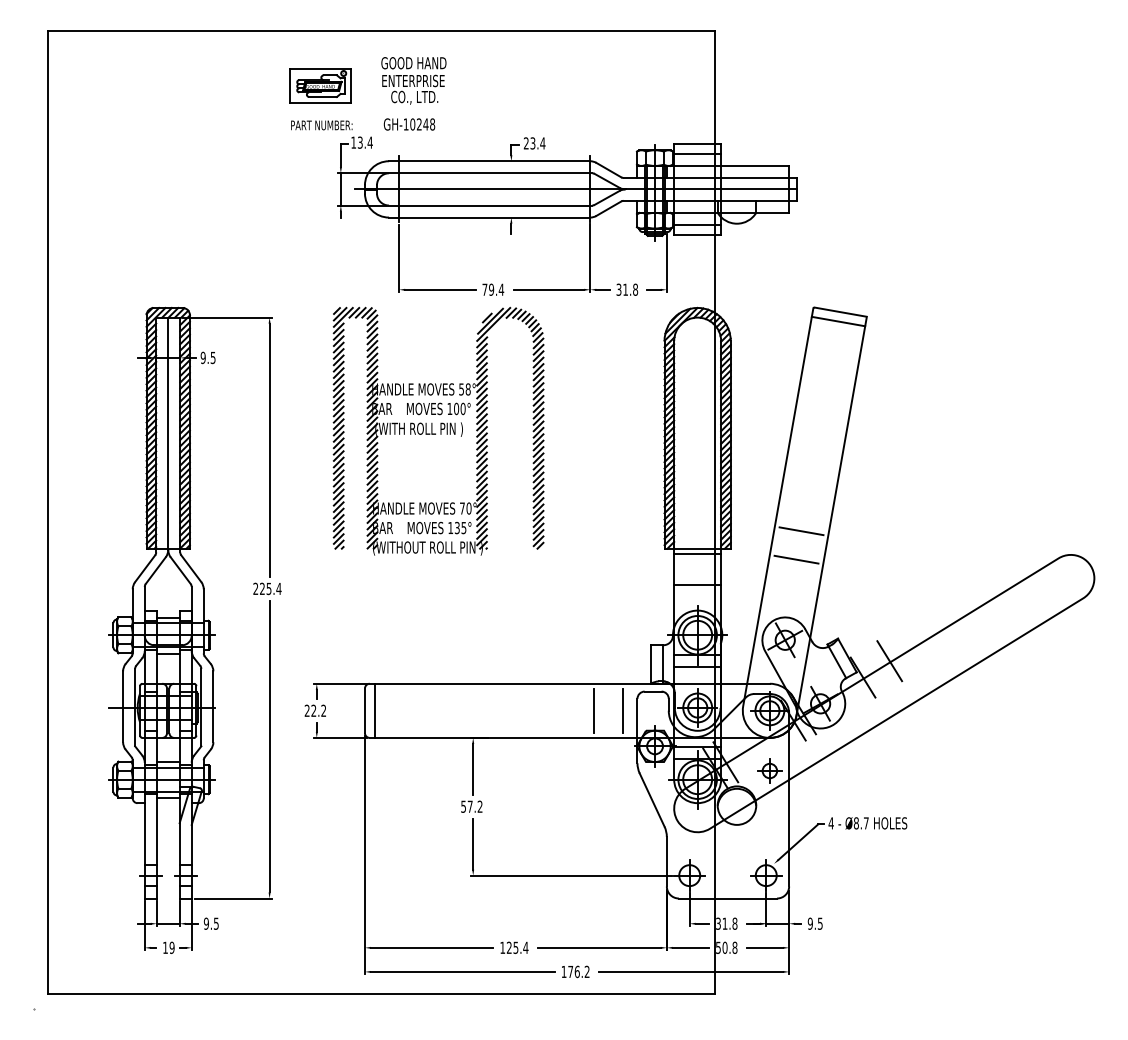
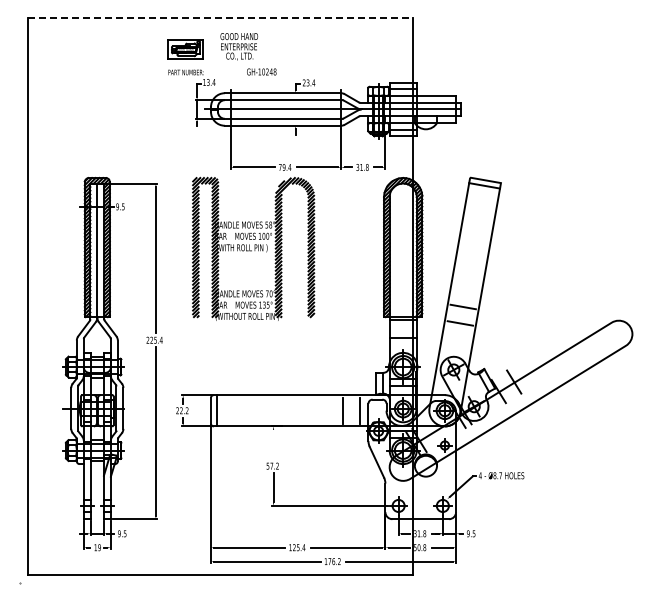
line: (381, 31) -> (220, 18), solid -> dashed
text: (409, 123) -> (261, 71), moved
line: (473, 769) -> (273, 444), removed

